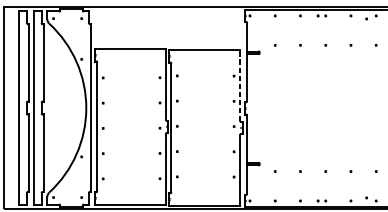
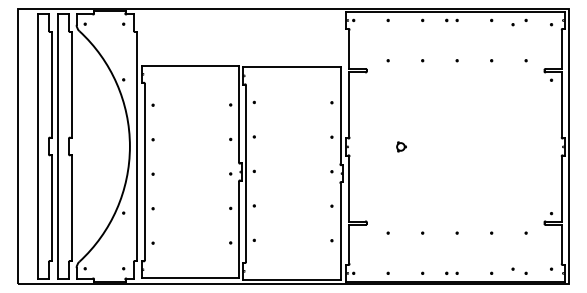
line: (240, 85) -> (340, 115), dashed -> solid
part: (285, 108) -> (401, 146), added

